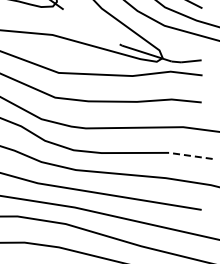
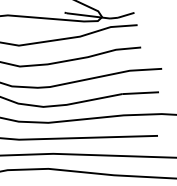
line: (190, 155) -> (140, 92), dashed -> solid

